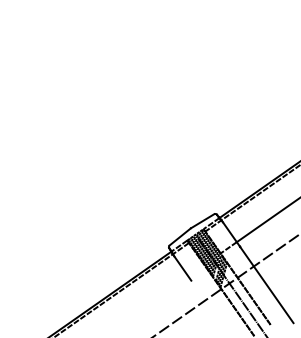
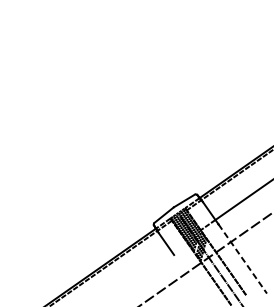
line: (267, 285) -> (243, 259), solid -> dashed

